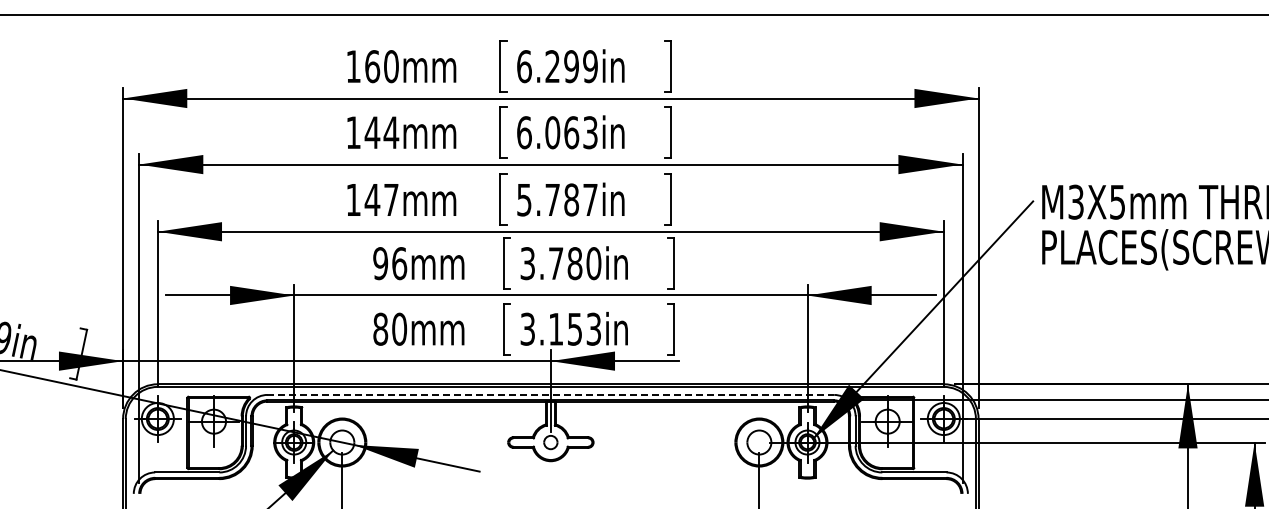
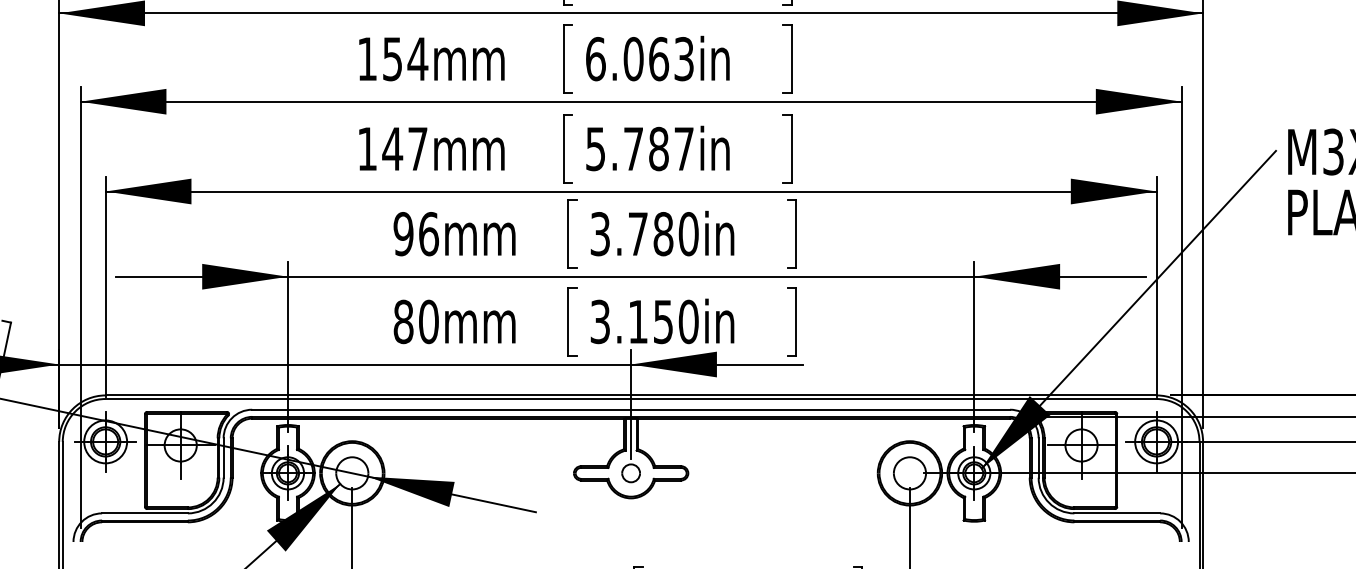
text: (372, 132) -> (392, 58), 144mm -> 154mm
text: (593, 328) -> (688, 320), 3.153in -> 3.150in
line: (551, 394) -> (632, 409), dashed -> solid

